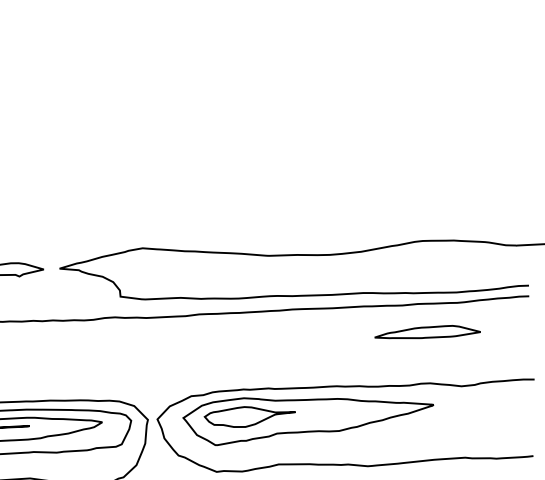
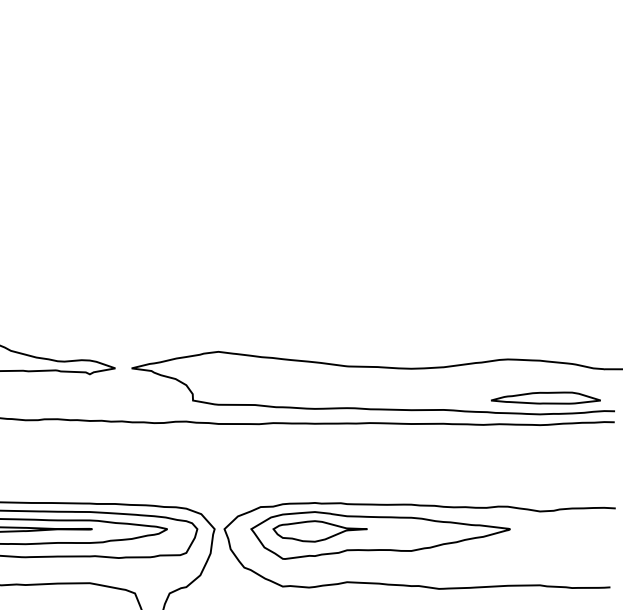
part: (427, 331) -> (545, 397), moved

